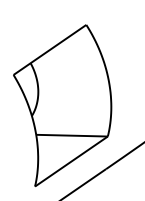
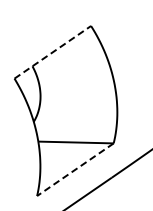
line: (50, 50) -> (53, 52), solid -> dashed
line: (71, 162) -> (75, 170), solid -> dashed

